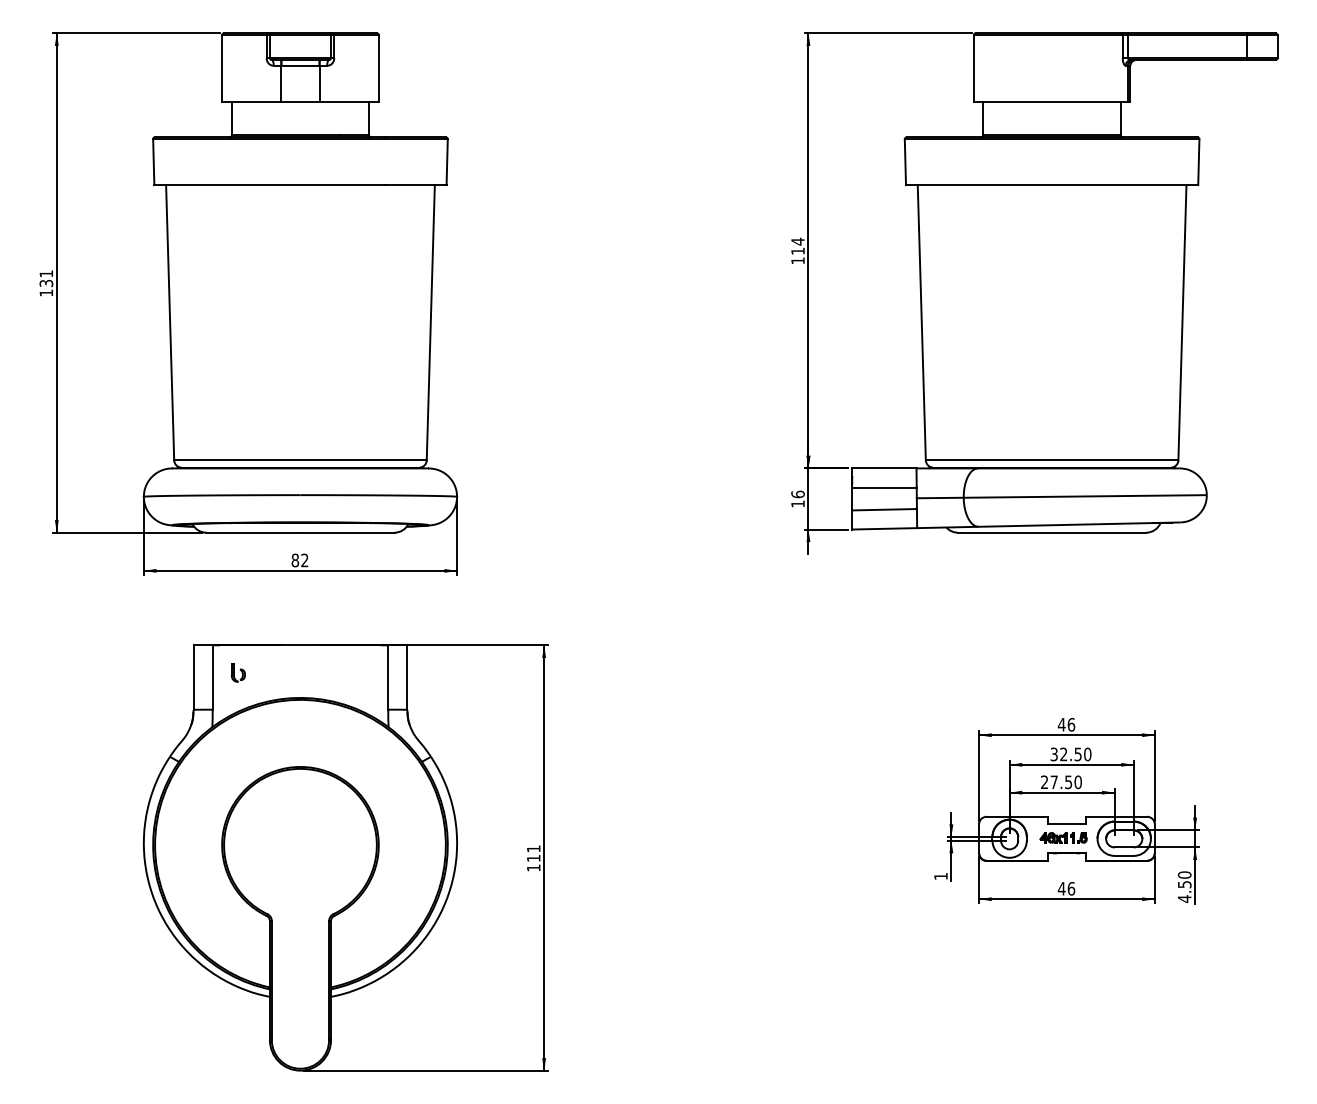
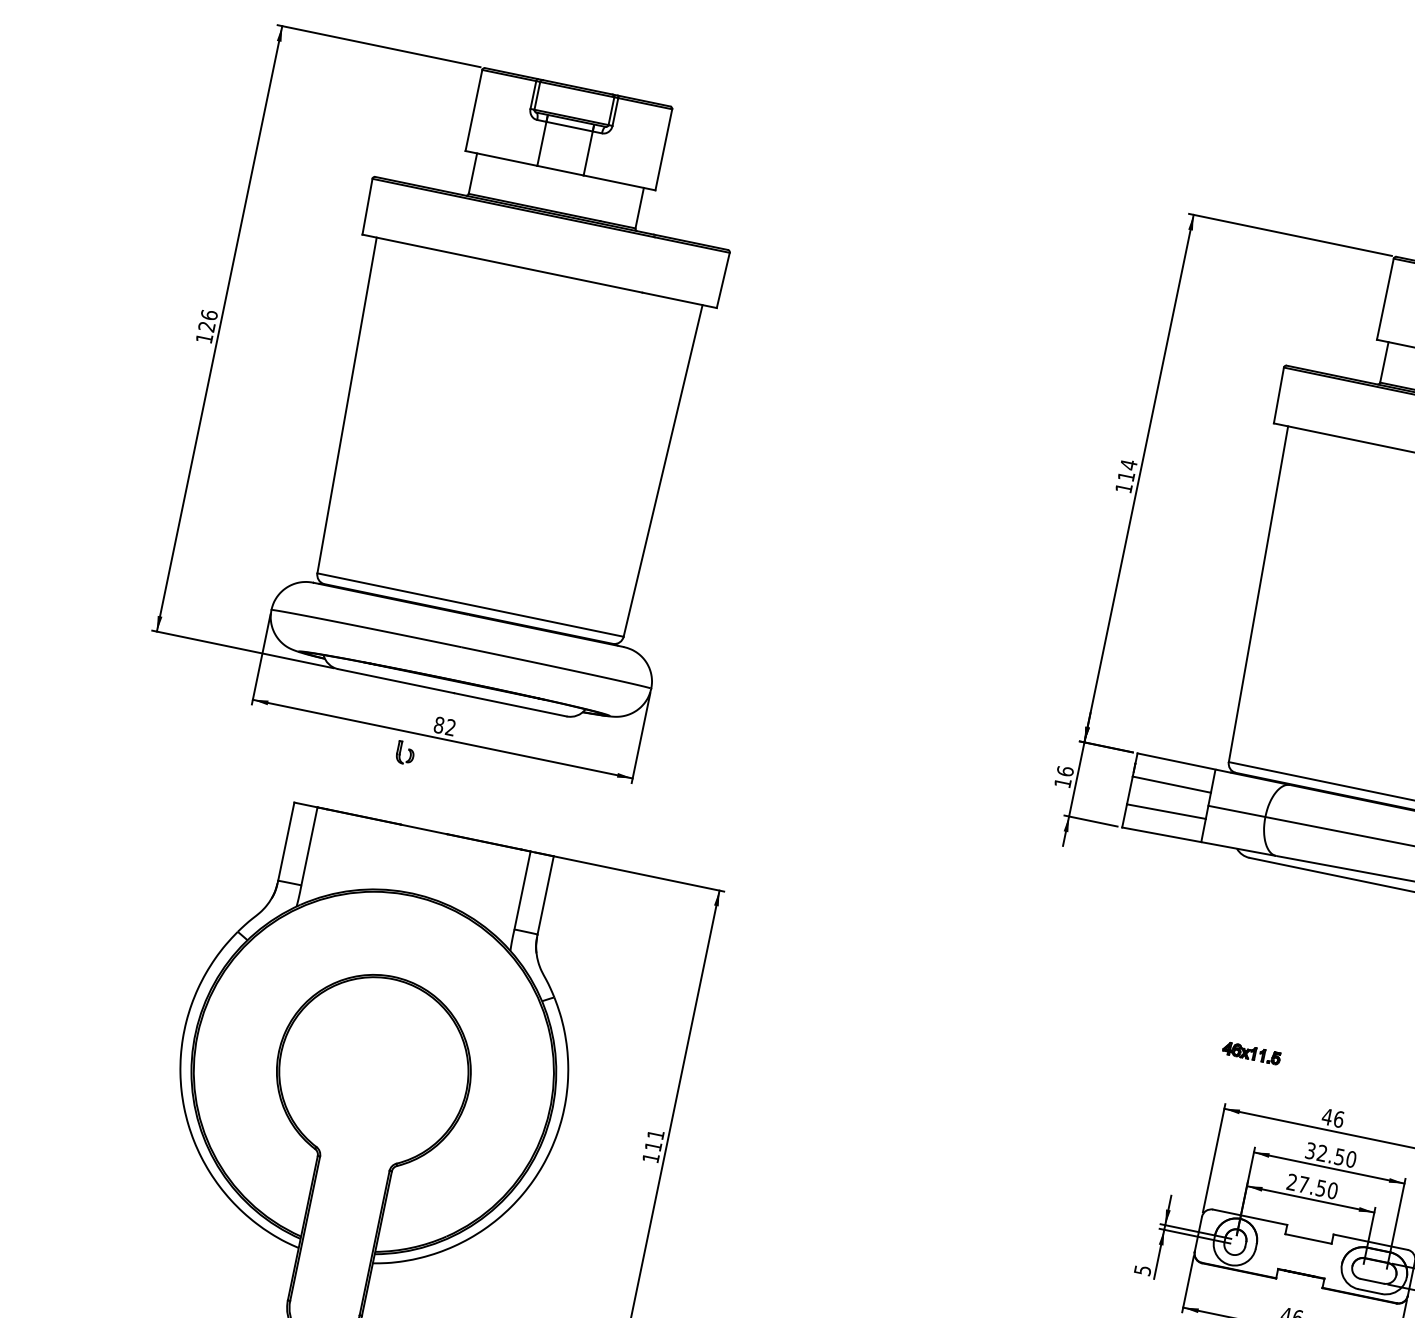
text: (46, 278) -> (208, 320), 131 -> 126
part: (237, 672) -> (404, 752), moved
part: (1063, 837) -> (1251, 1052), moved
text: (940, 876) -> (1142, 1270), 1 -> 5

